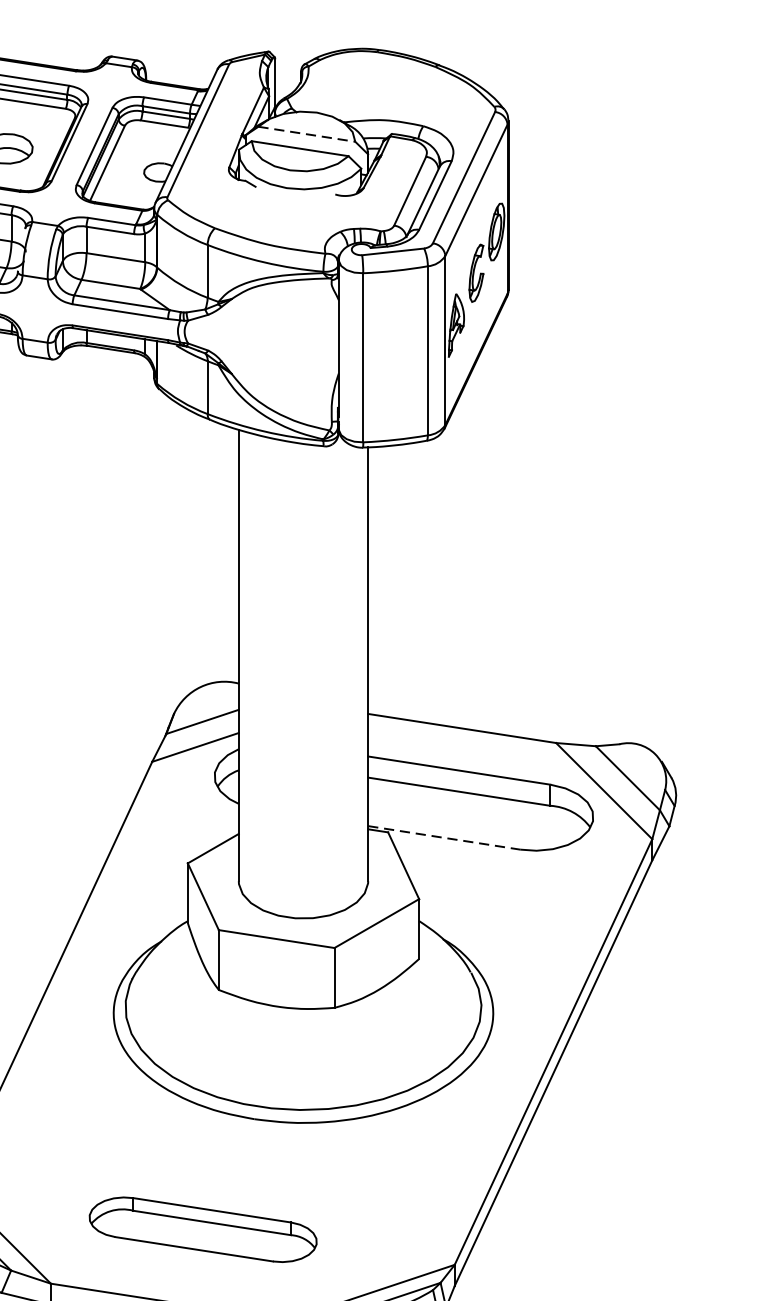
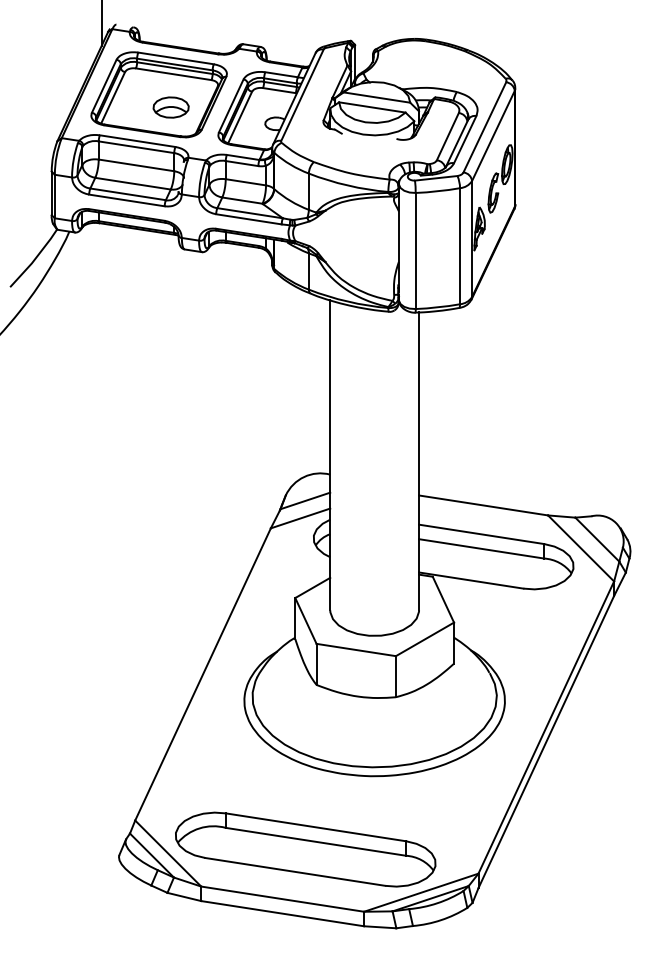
line: (306, 134) -> (376, 97), dashed -> solid
line: (444, 837) -> (471, 580), dashed -> solid
part: (202, 1229) -> (305, 849), size x1.67

